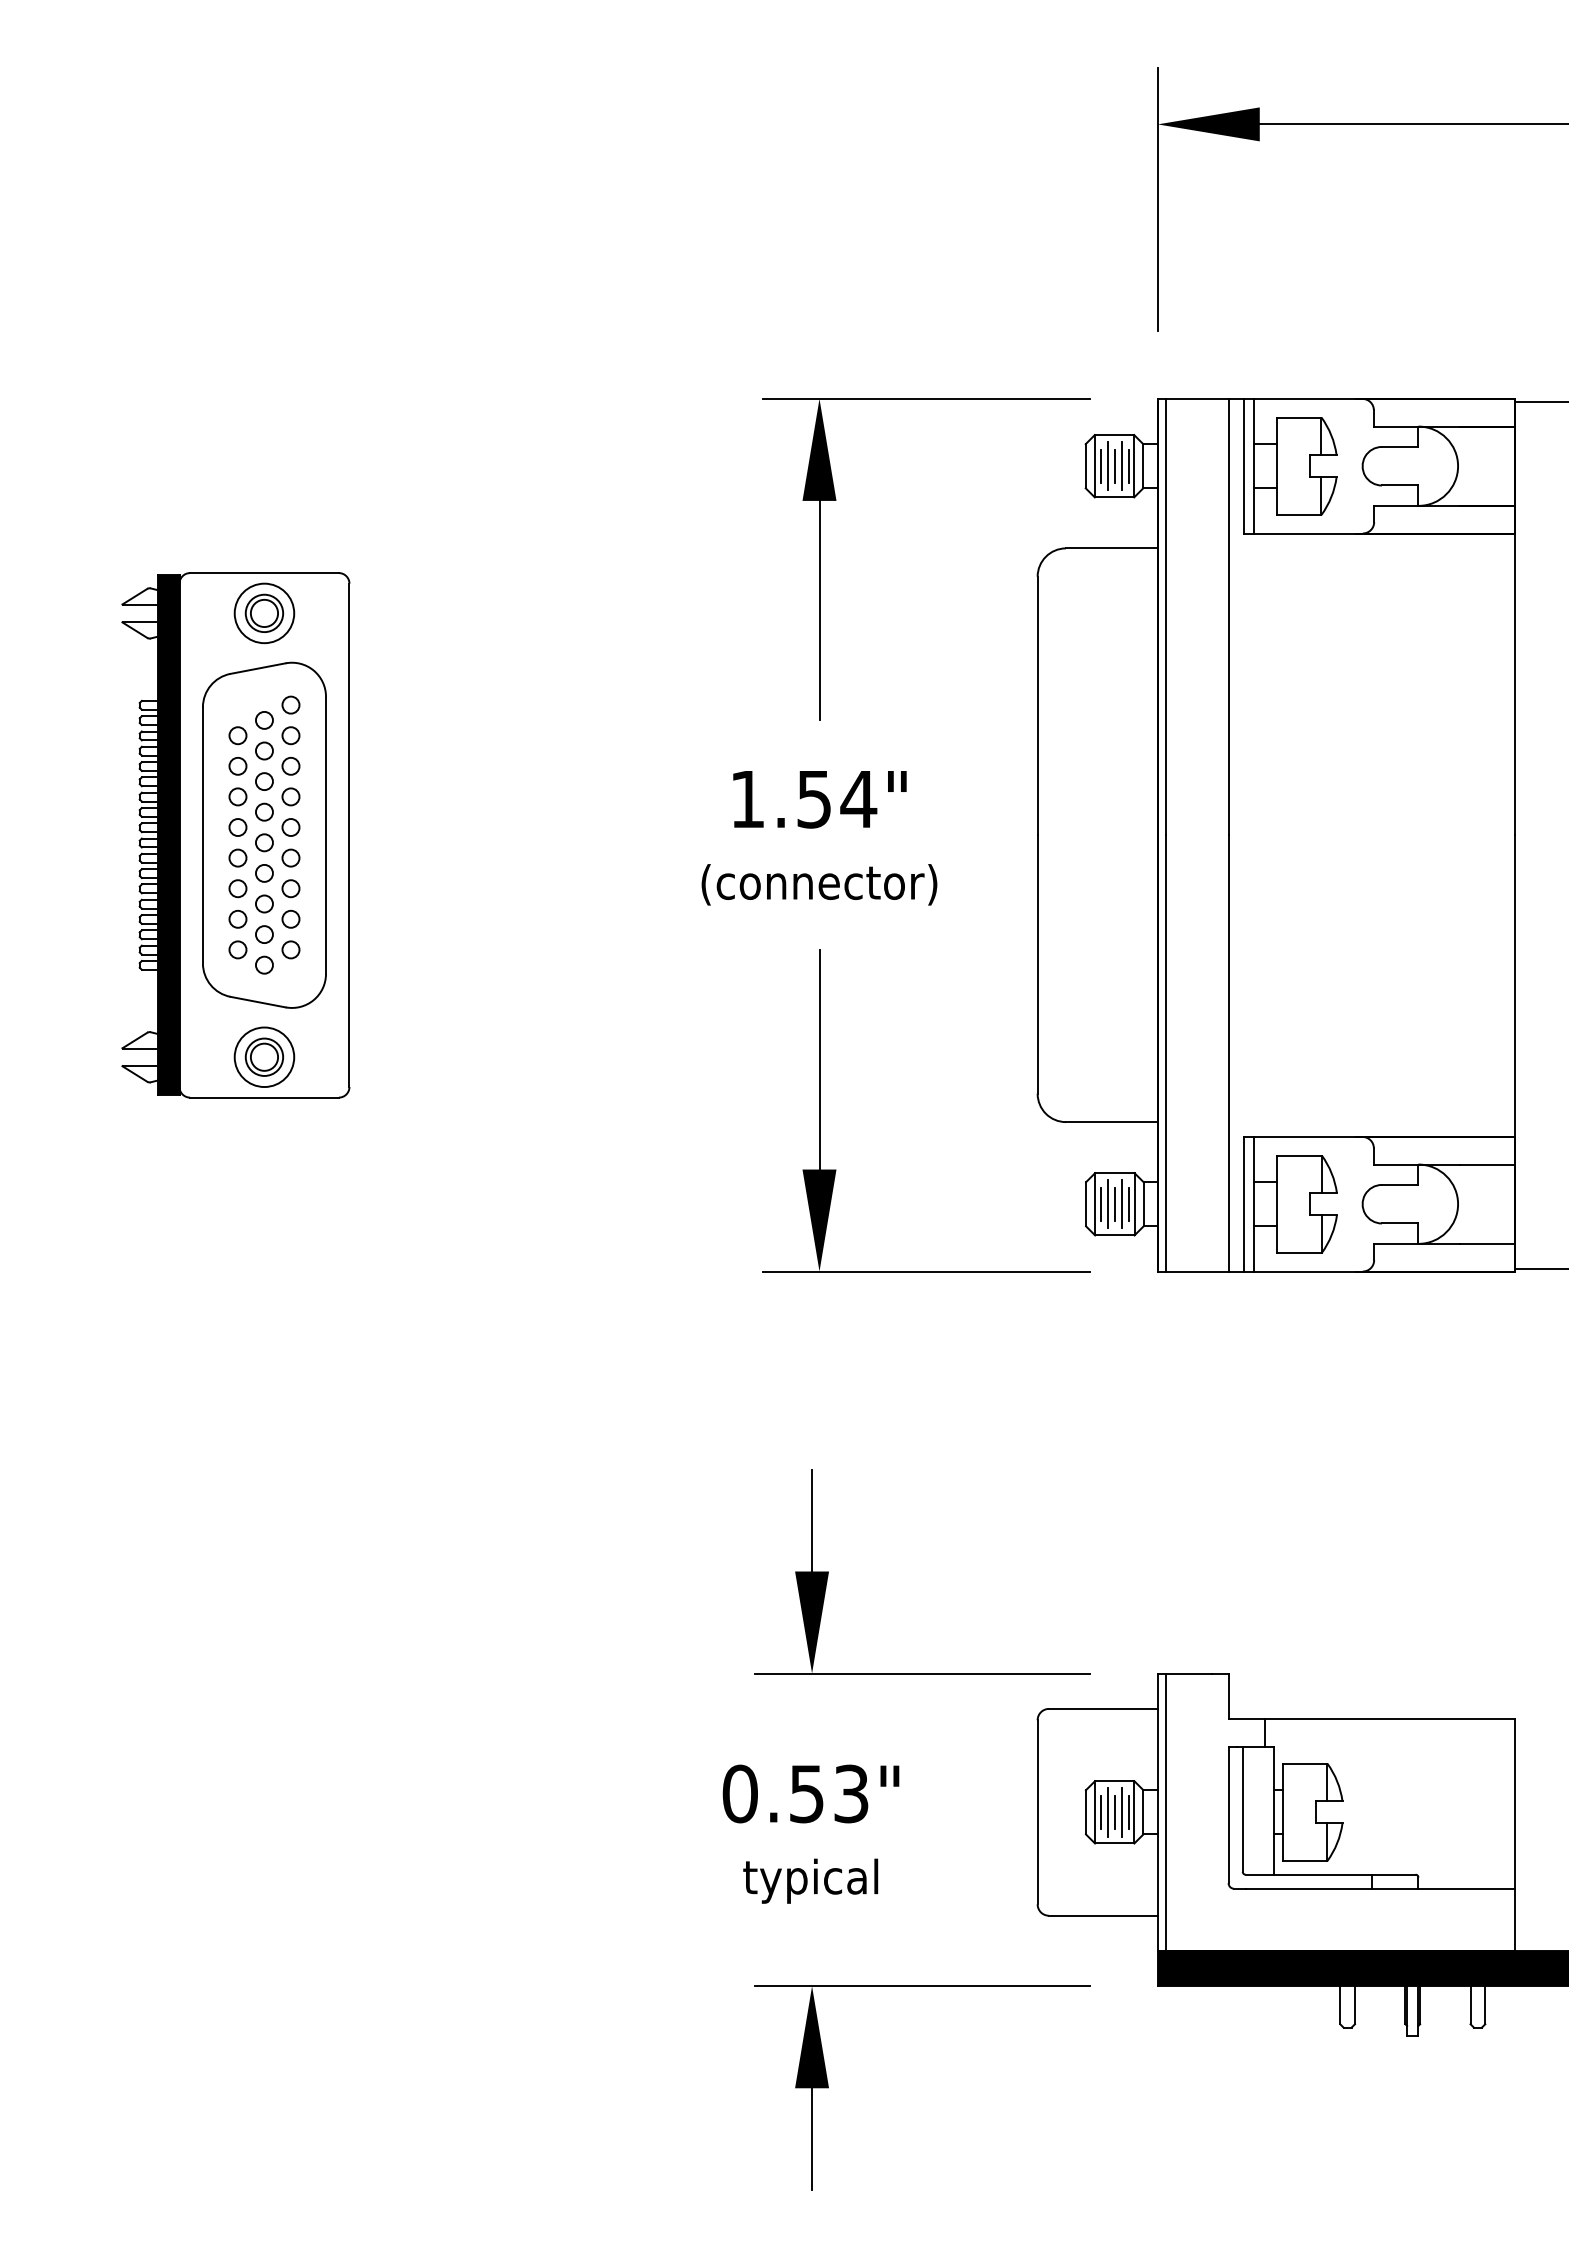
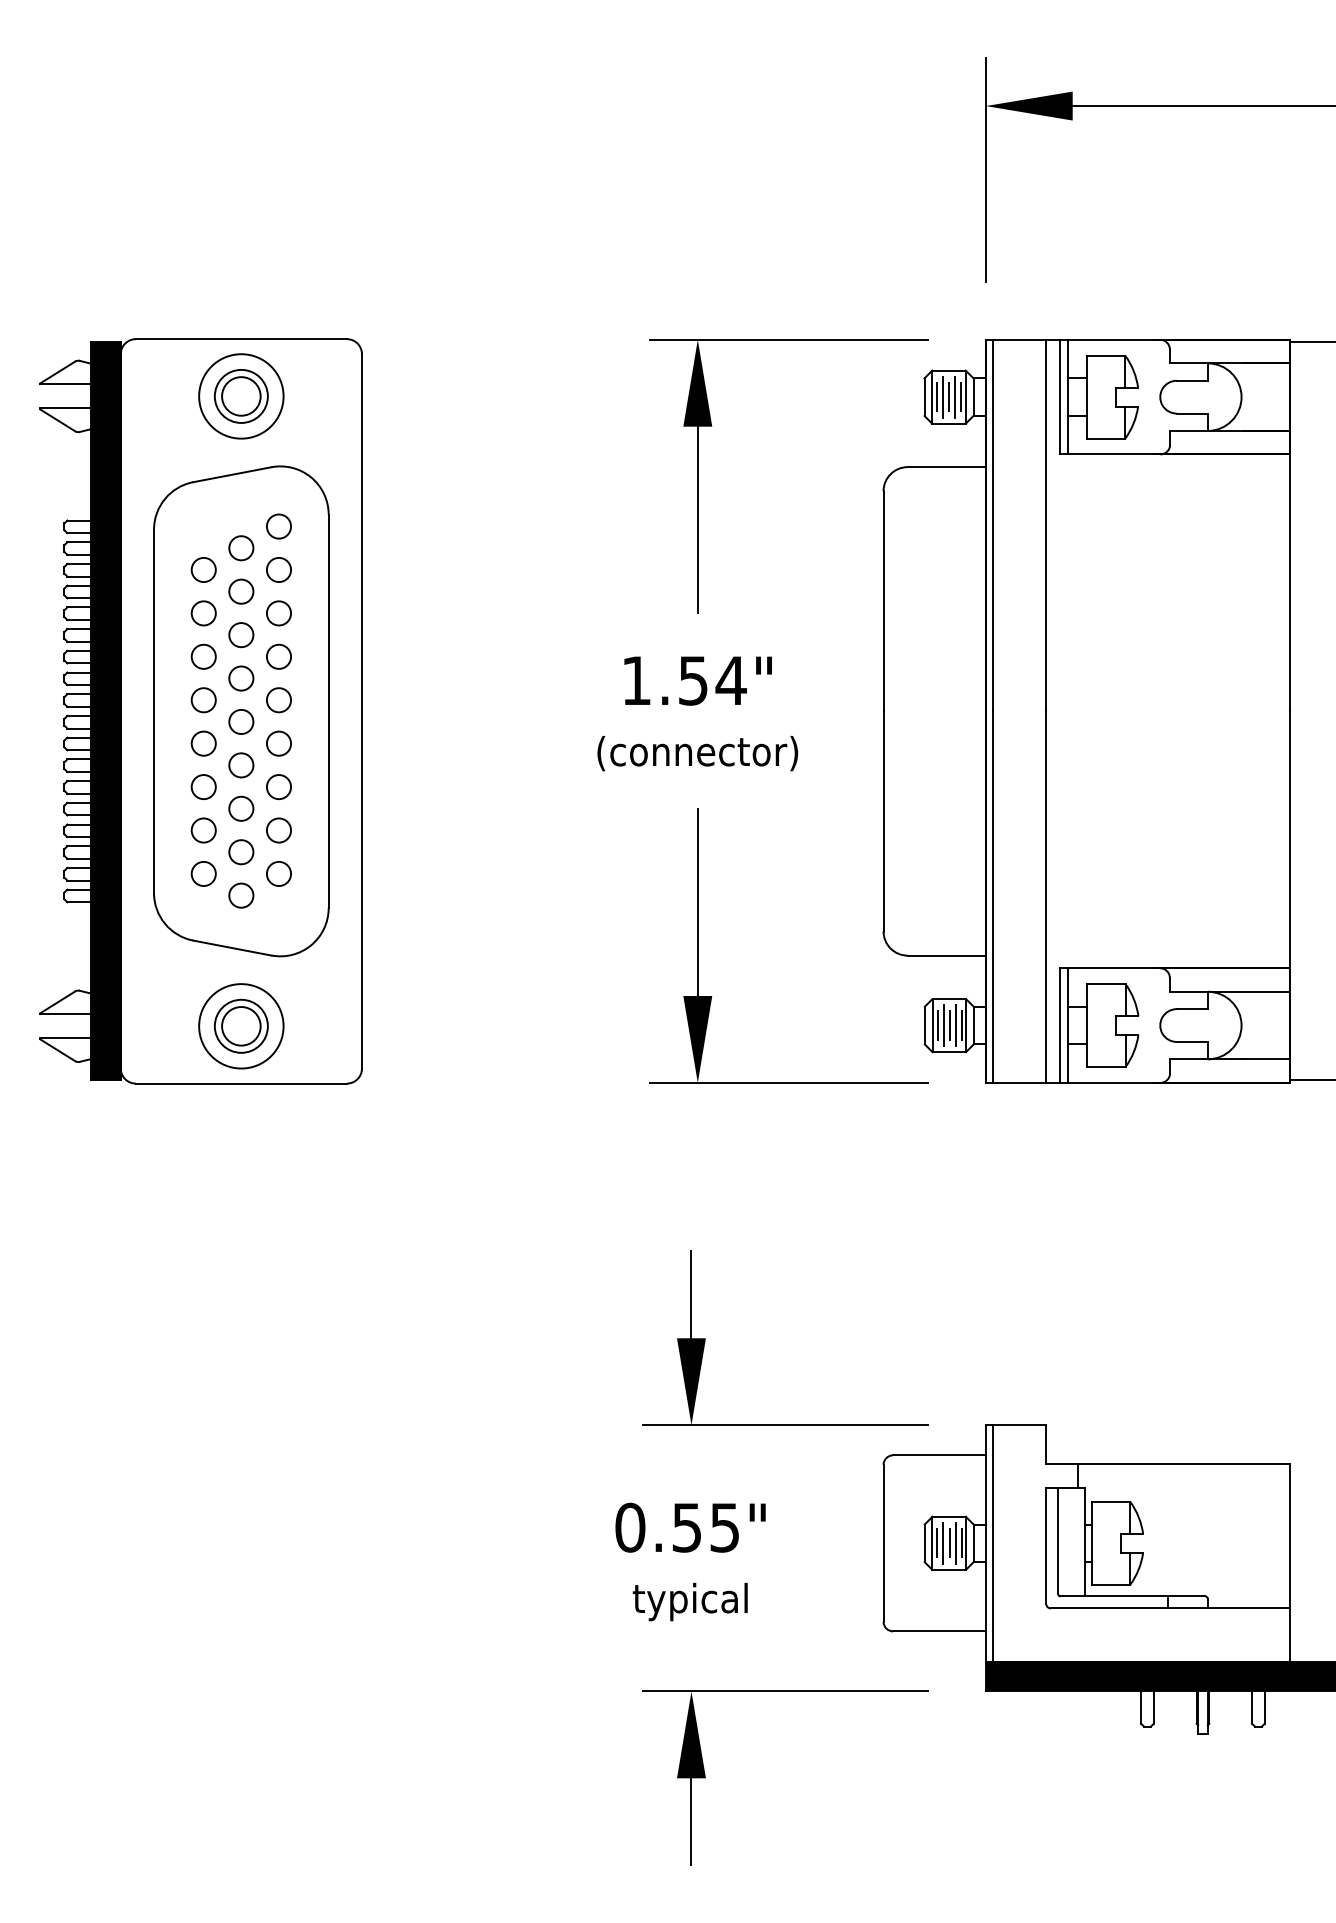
part: (235, 835) -> (200, 711), size x1.67
text: (851, 1793) -> (725, 1527), 0.53" -> 0.55"

